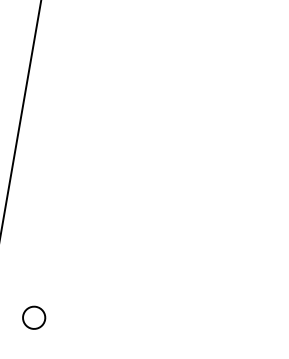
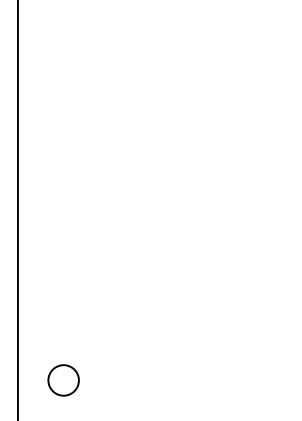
circle: (33, 317) -> (63, 380), size x1.4

